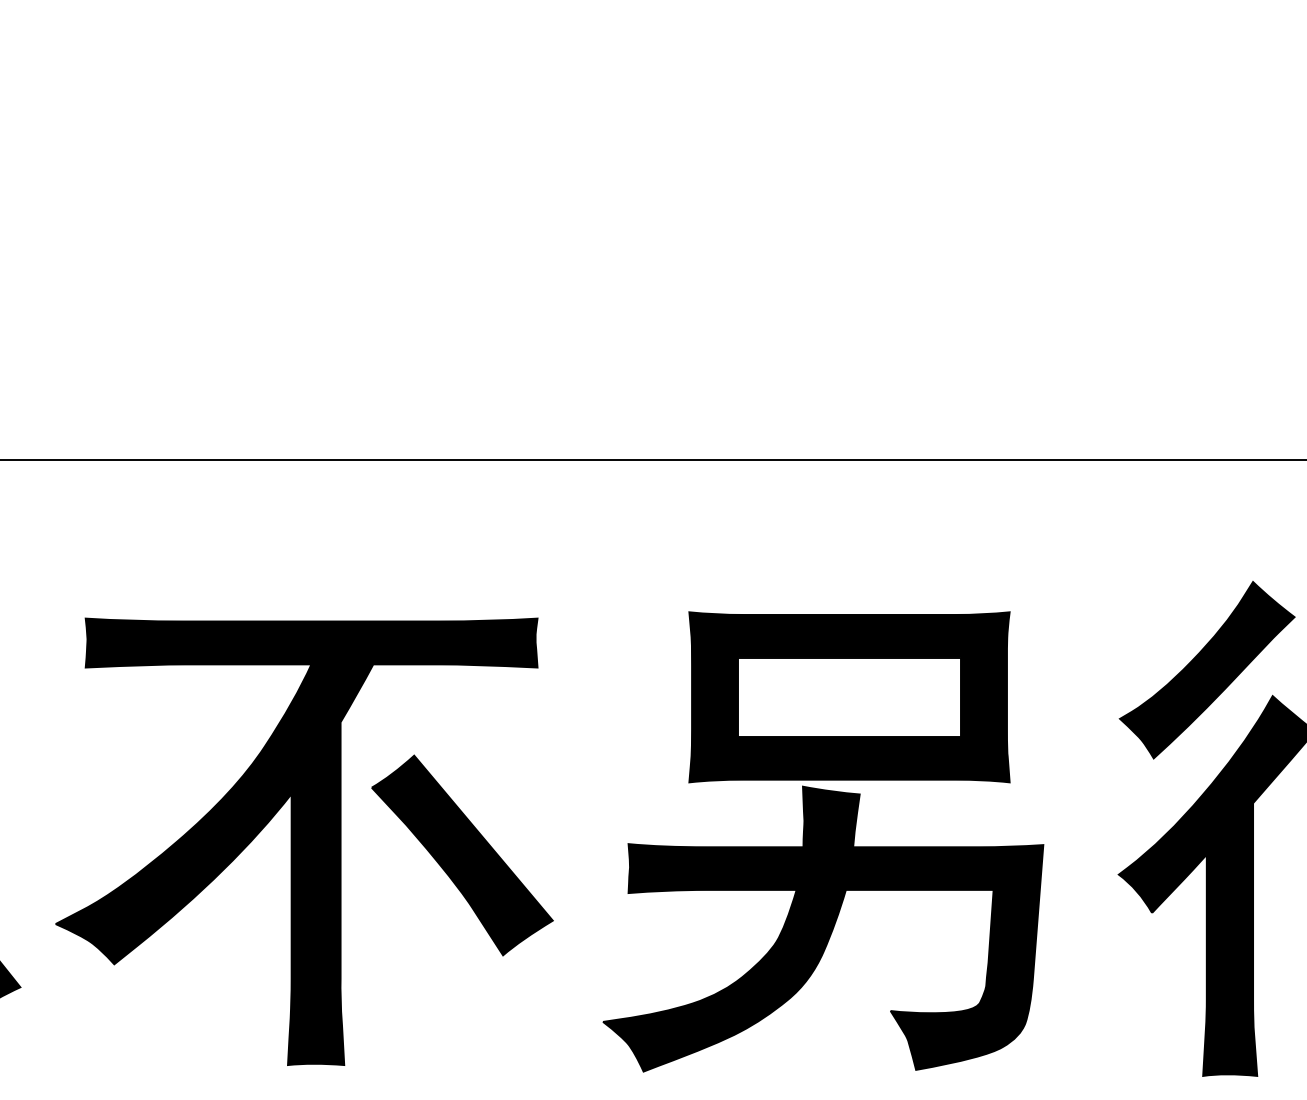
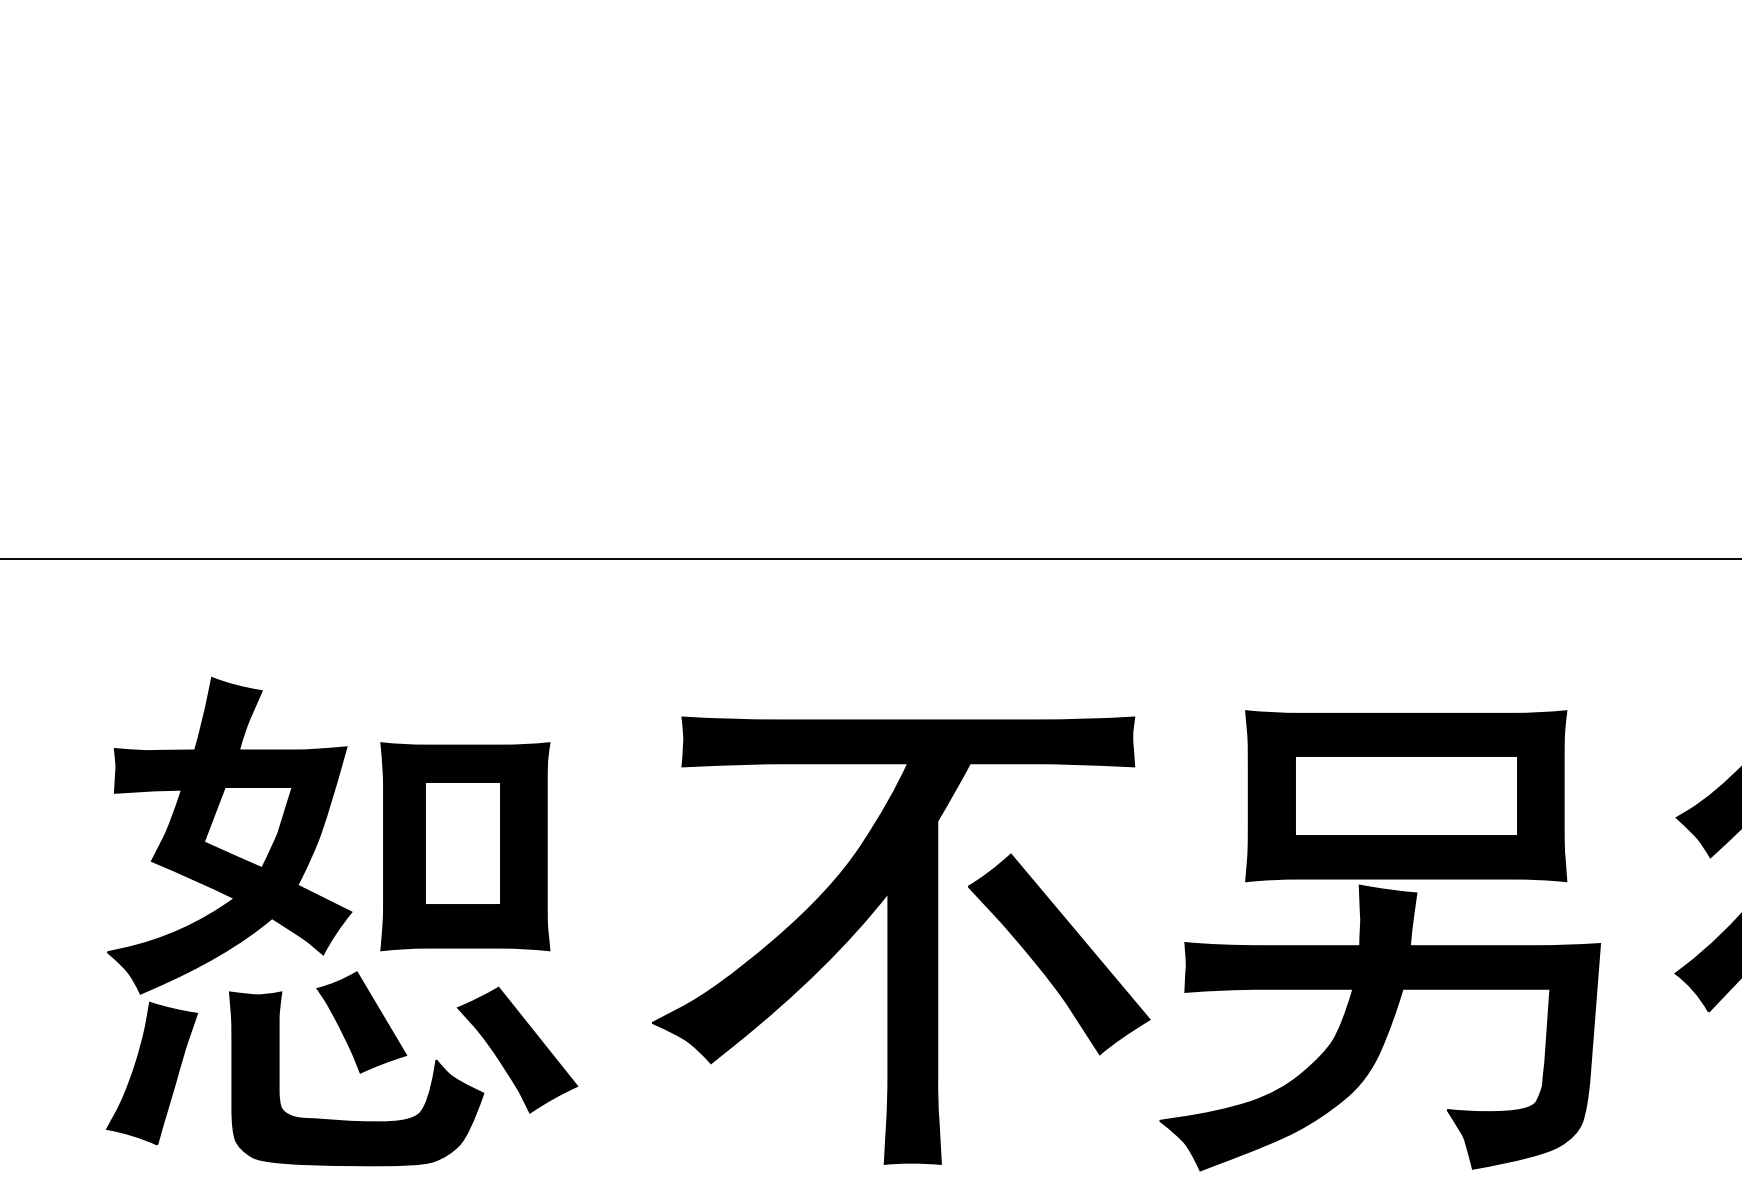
part: (304, 841) -> (901, 940), moved

